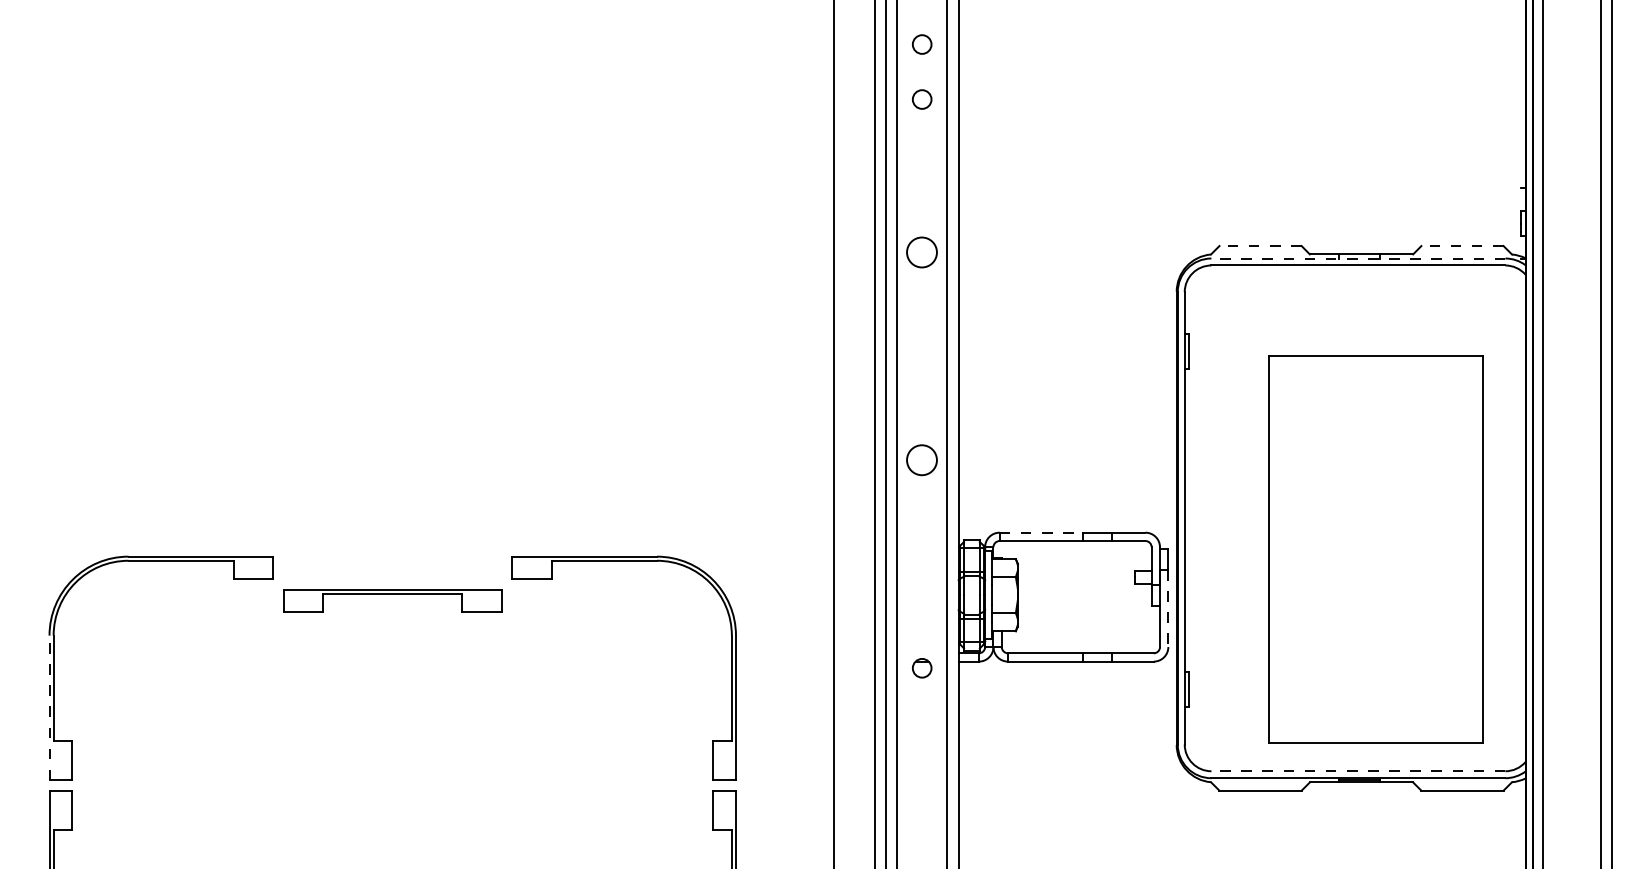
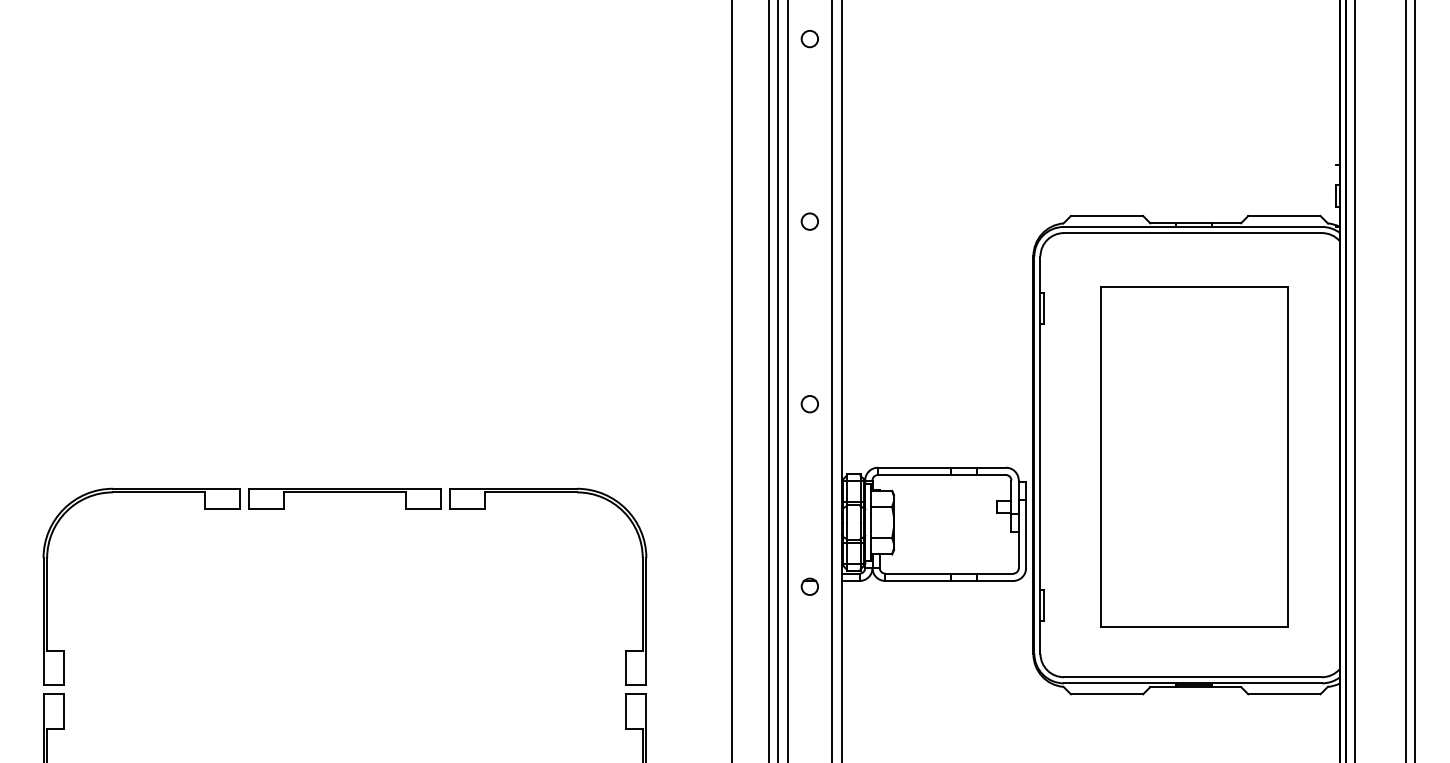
circle: (922, 99) -> (810, 87), removed
line: (1260, 246) -> (1107, 216), dashed -> solid
line: (1461, 246) -> (1283, 216), dashed -> solid
circle: (922, 252) -> (810, 221), size x0.62
line: (1358, 258) -> (1193, 226), dashed -> solid
circle: (922, 460) -> (810, 404), size x0.62
line: (1041, 532) -> (914, 467), dashed -> solid
part: (1375, 549) -> (1193, 457), moved
part: (392, 600) -> (344, 498), moved
line: (1168, 608) -> (1026, 534), dashed -> solid
line: (49, 707) -> (43, 621), dashed -> solid
line: (1358, 771) -> (1193, 677), dashed -> solid

